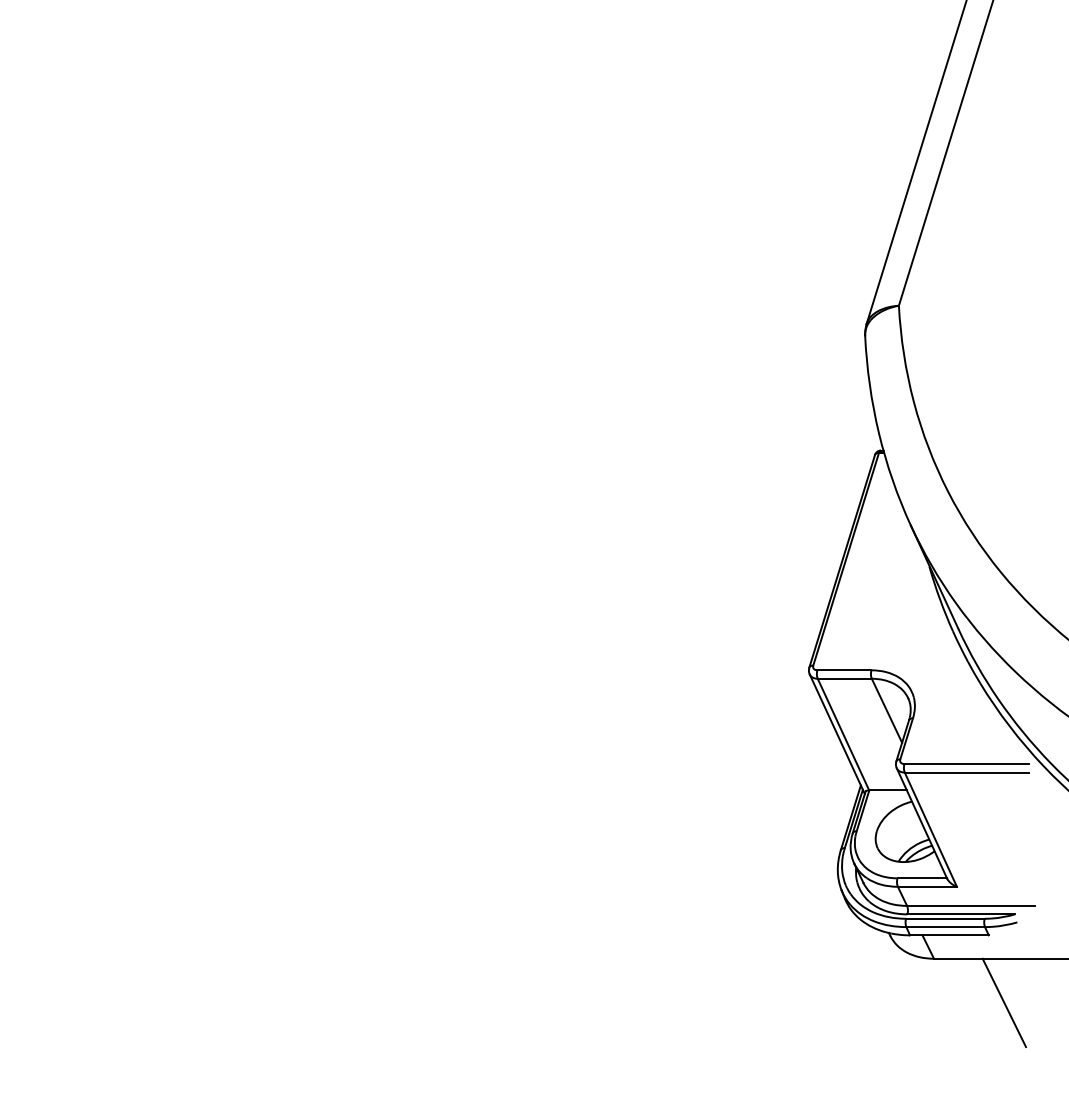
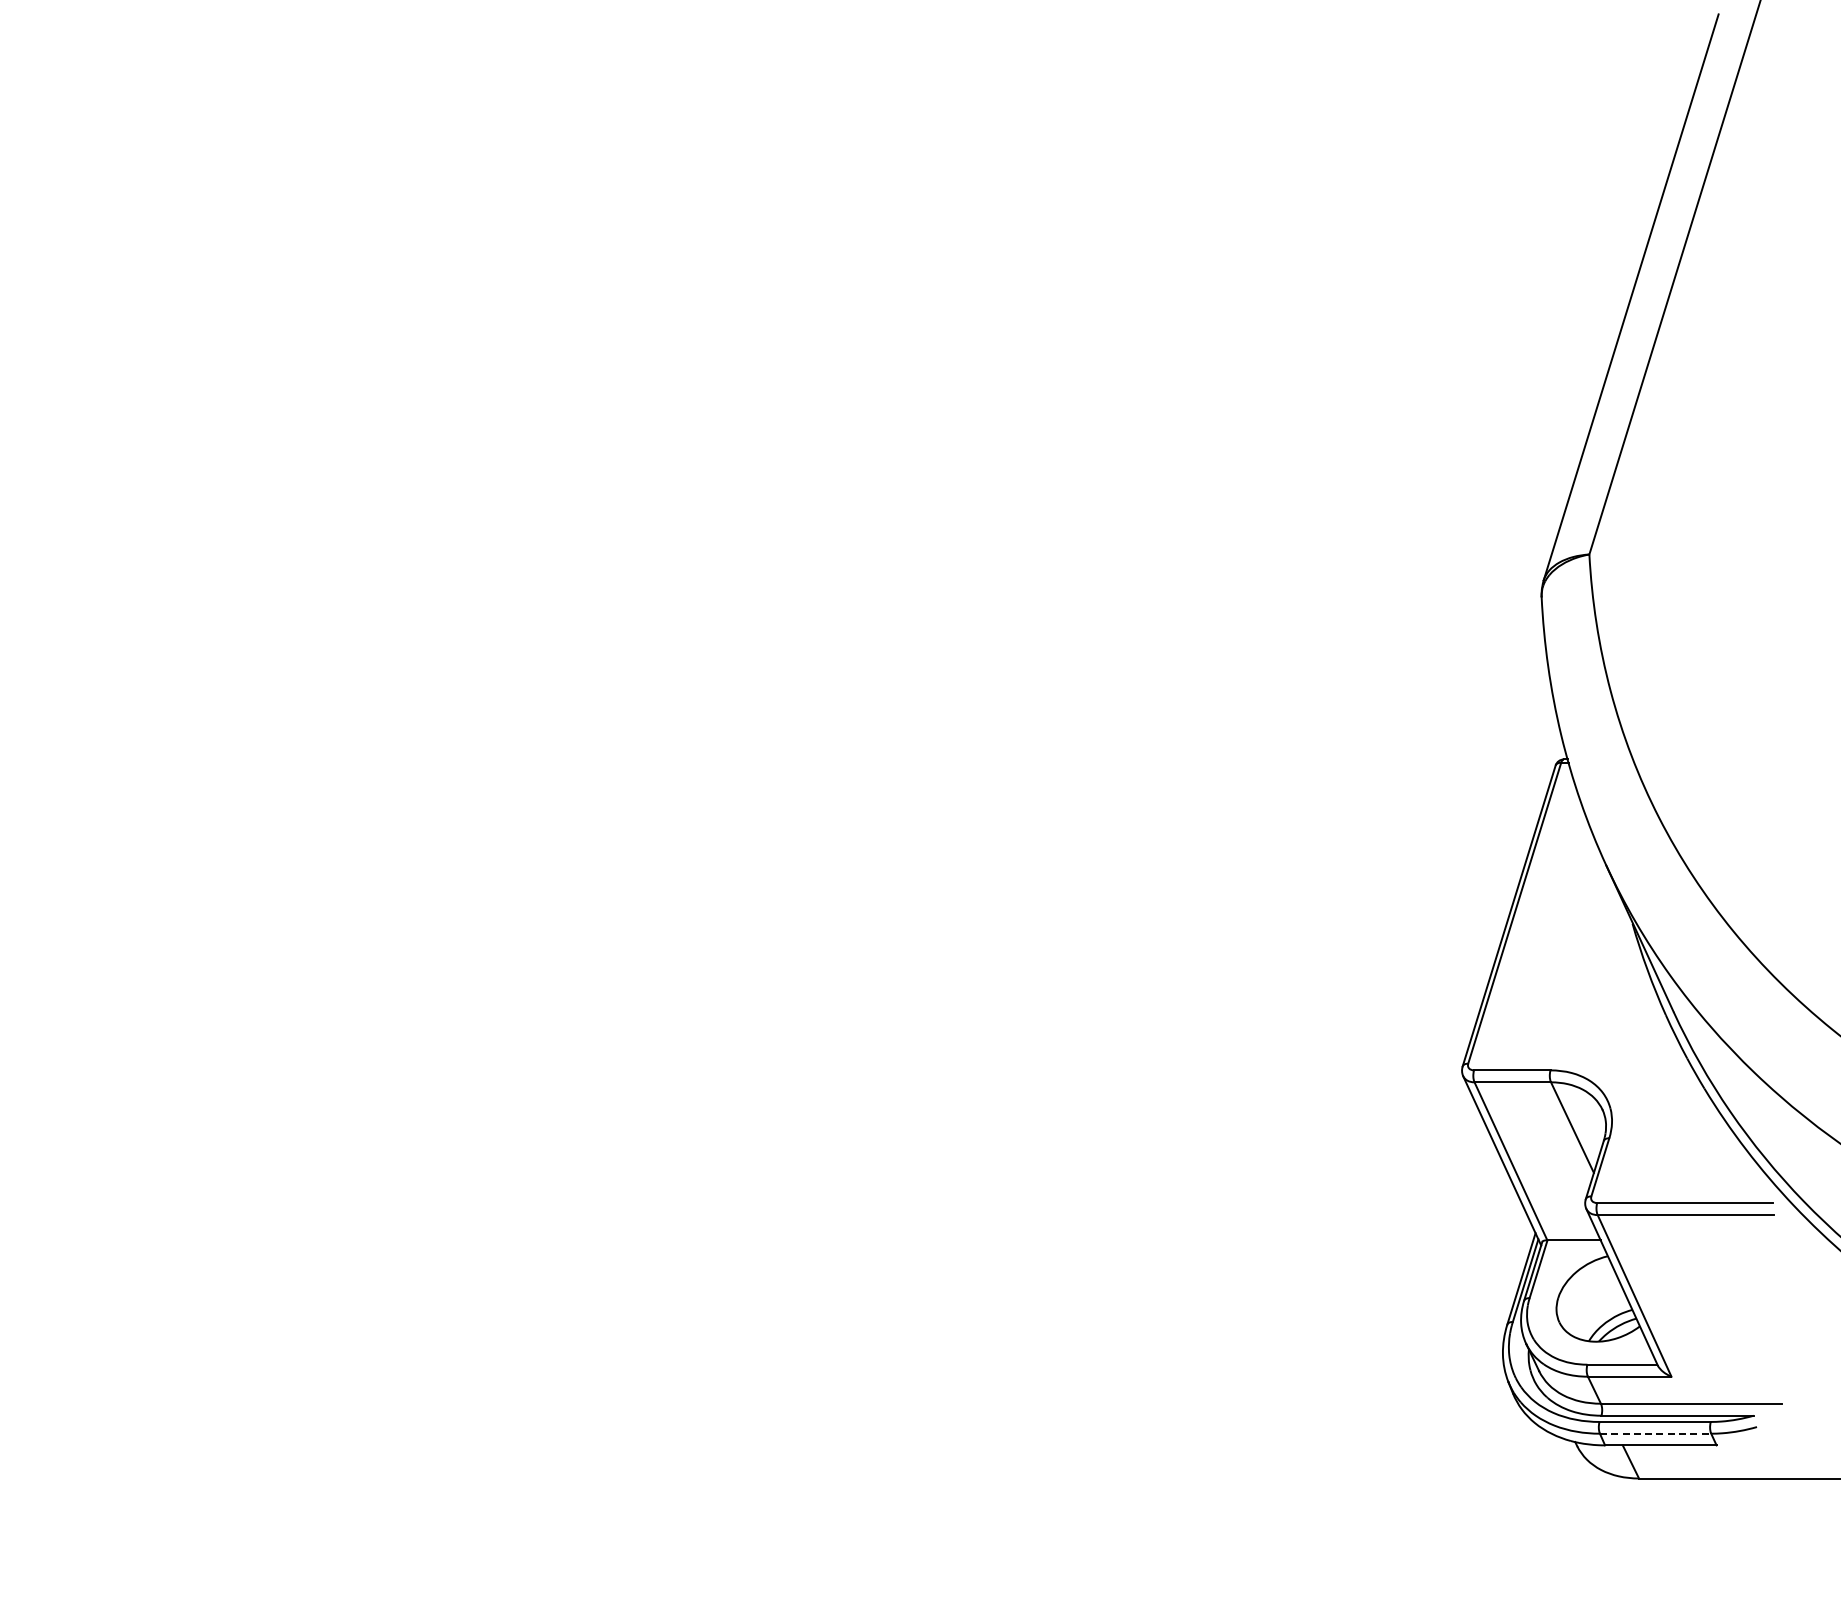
line: (945, 926) -> (1655, 1433), solid -> dashed
line: (1004, 1002) -> (1738, 1540), removed

